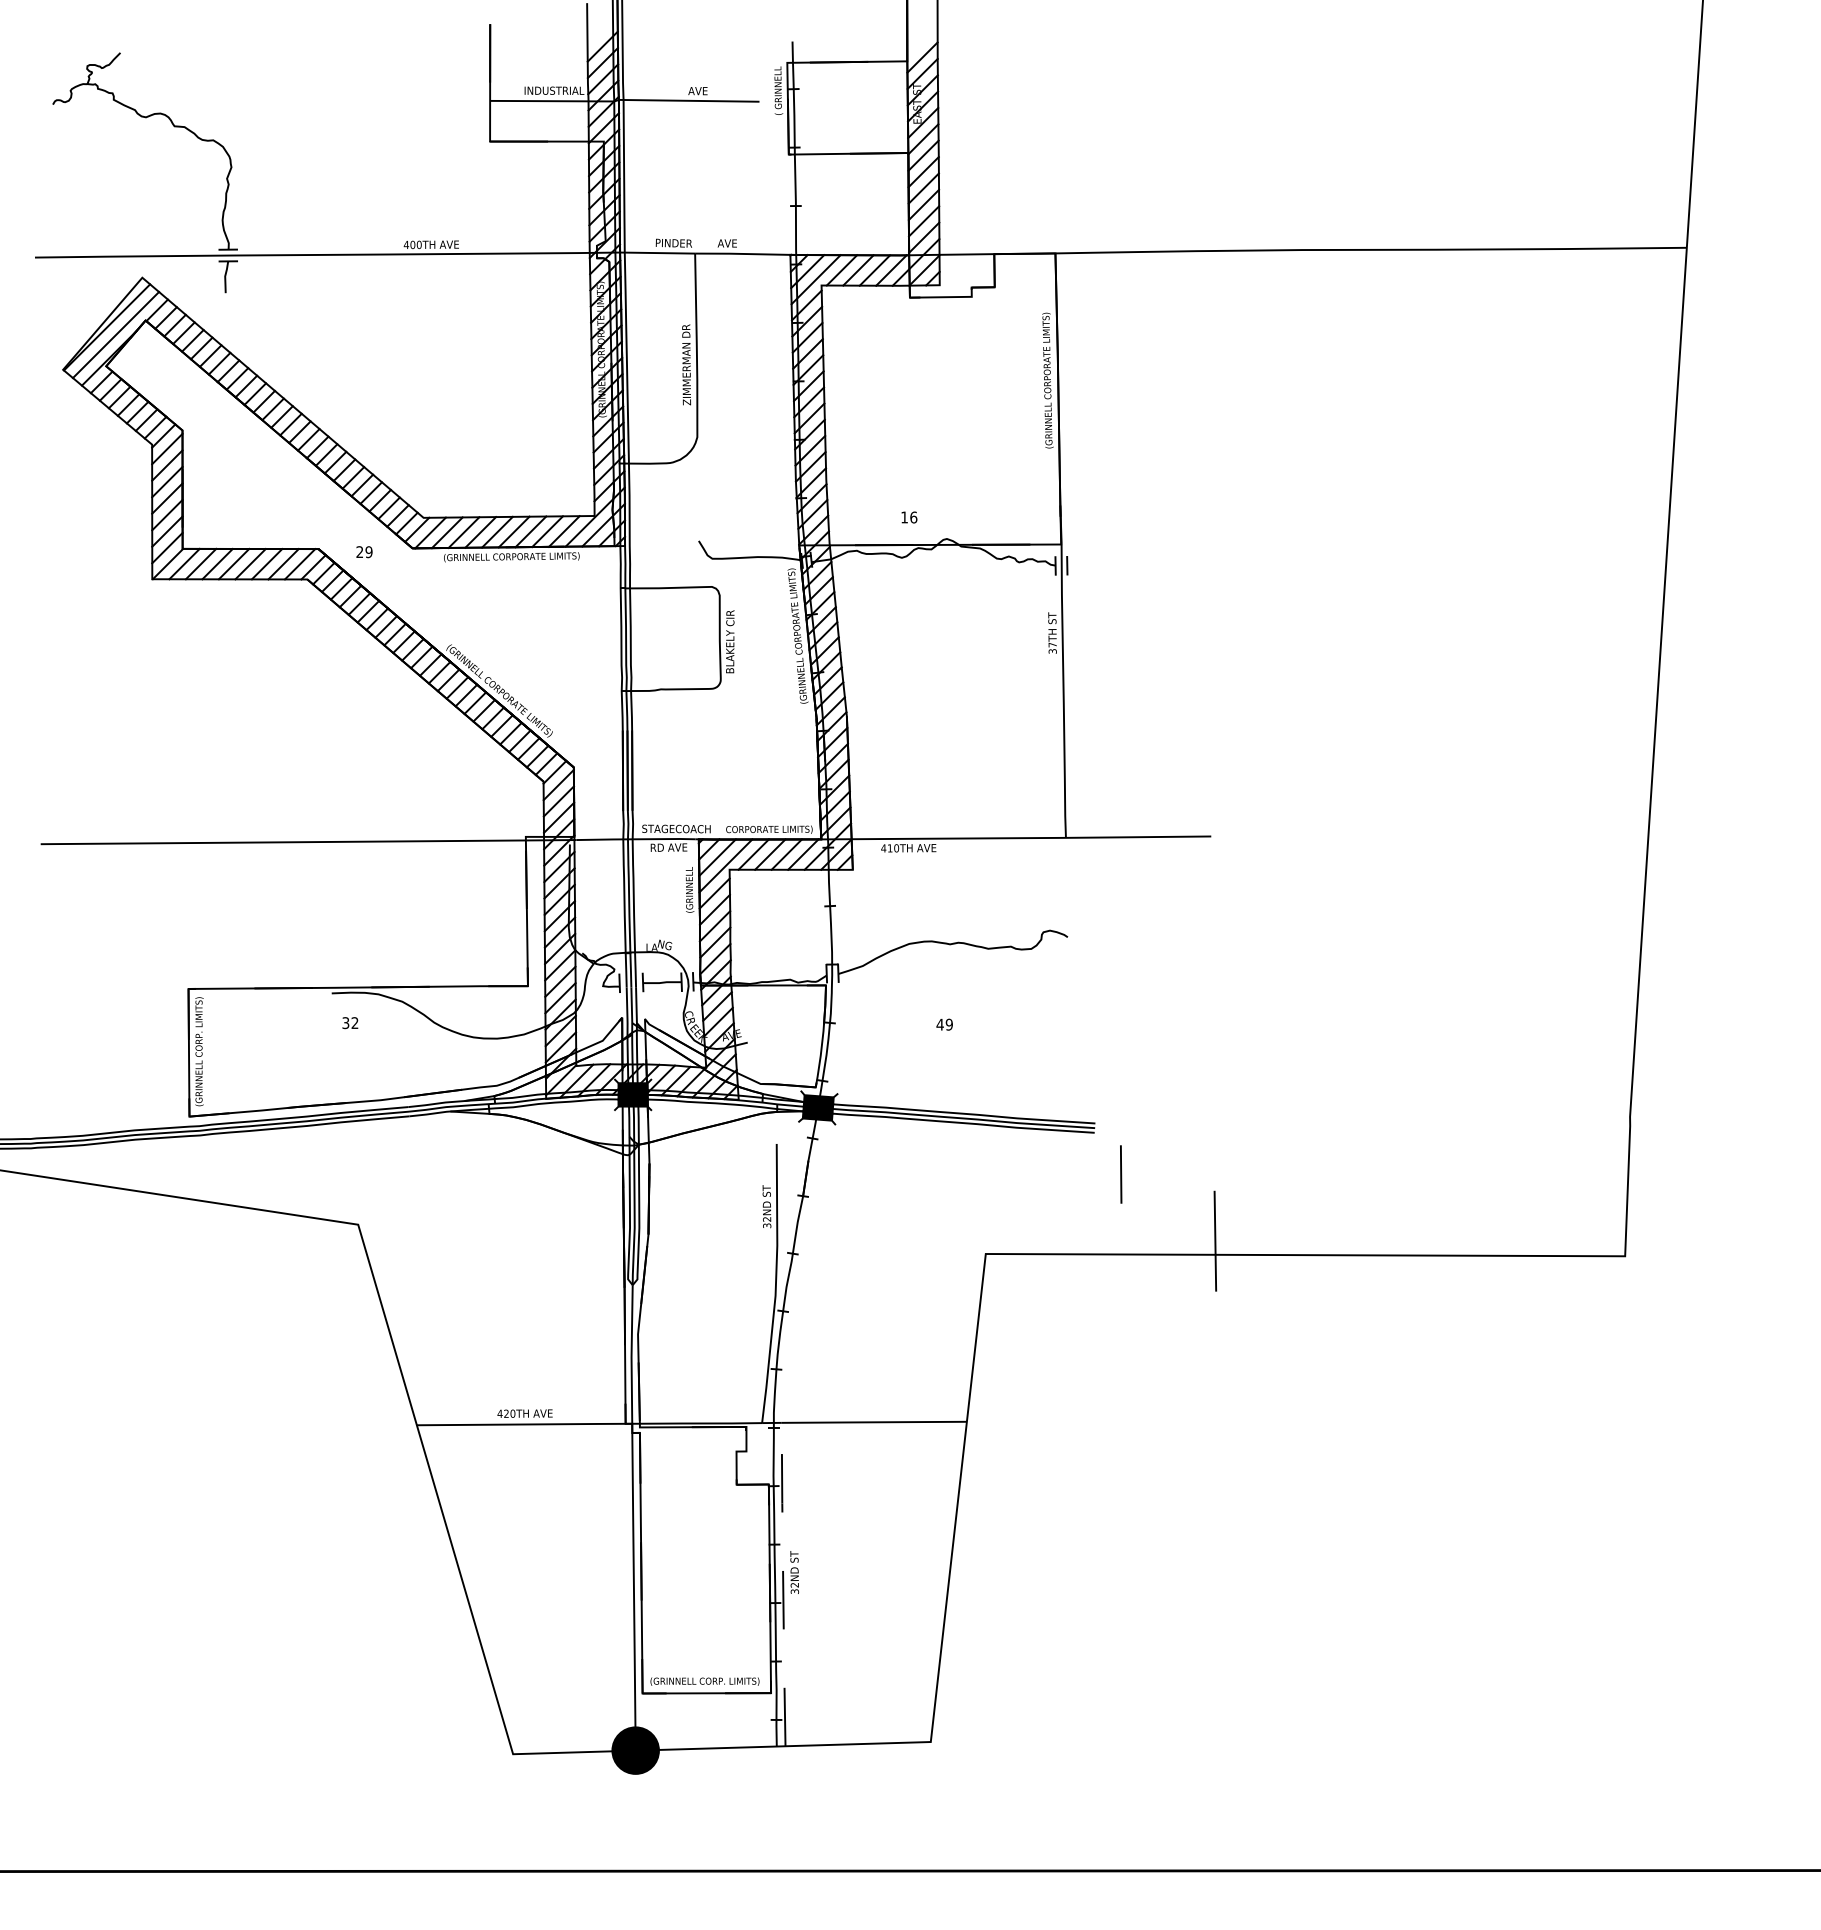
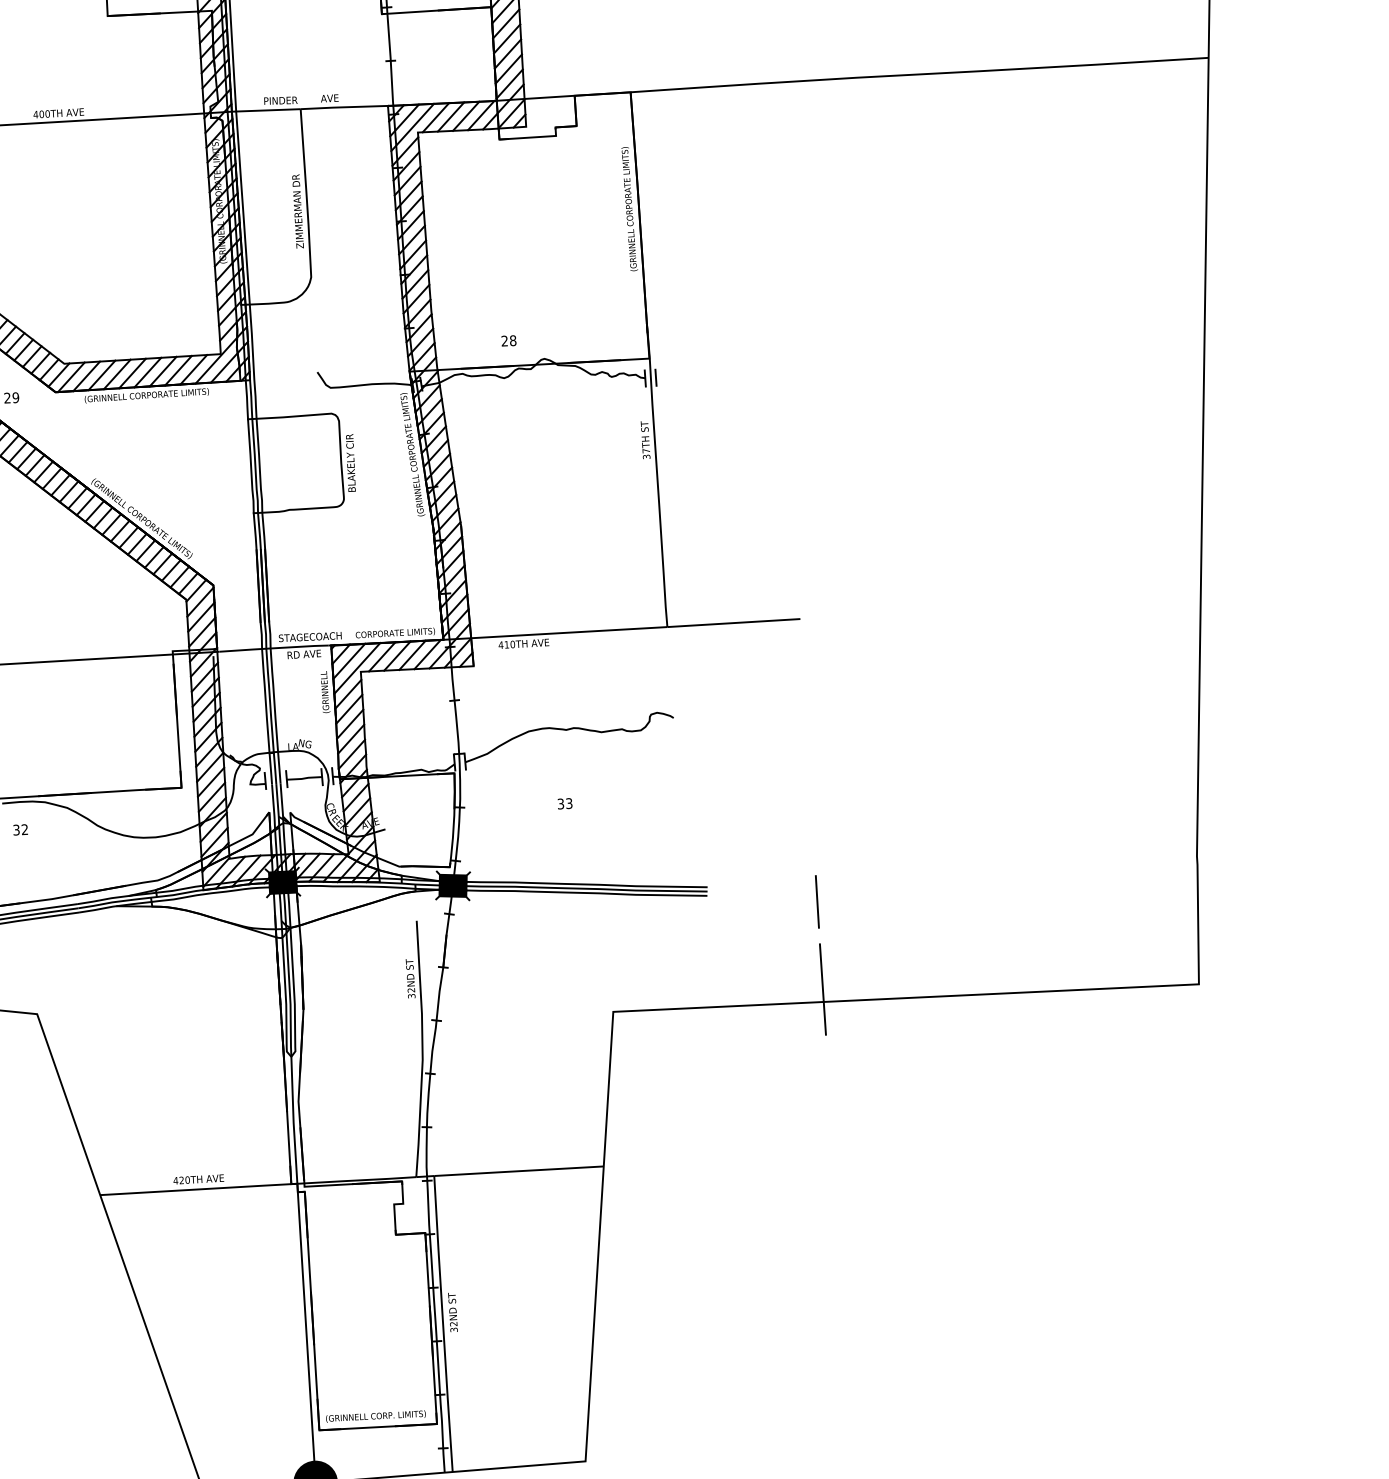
text: (909, 517) -> (509, 340), 16 -> 28
text: (944, 1024) -> (564, 803), 49 -> 33
line: (1121, 1174) -> (817, 901), moved
line: (783, 1584) -> (443, 1323), dashed -> solid

